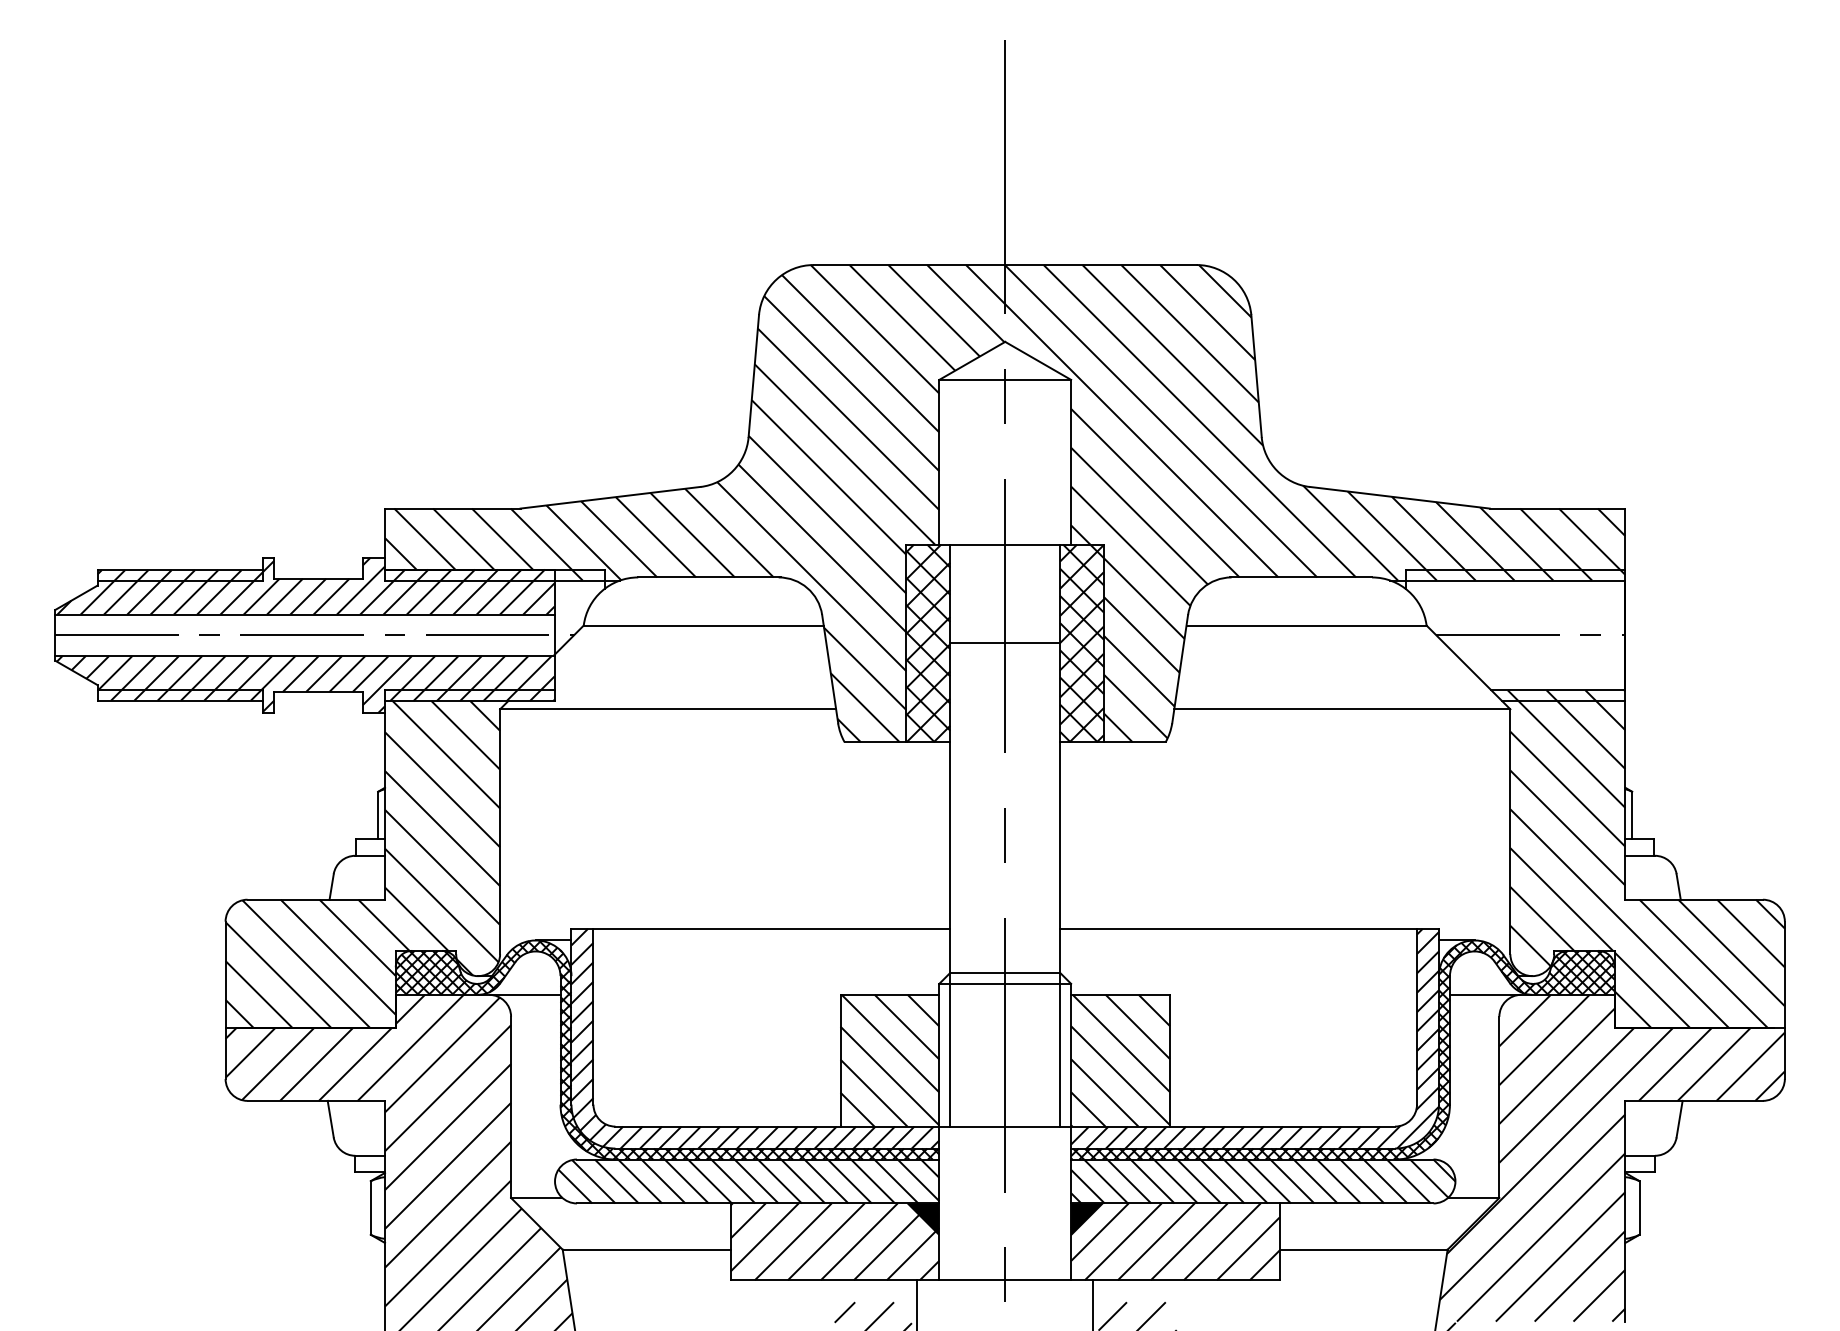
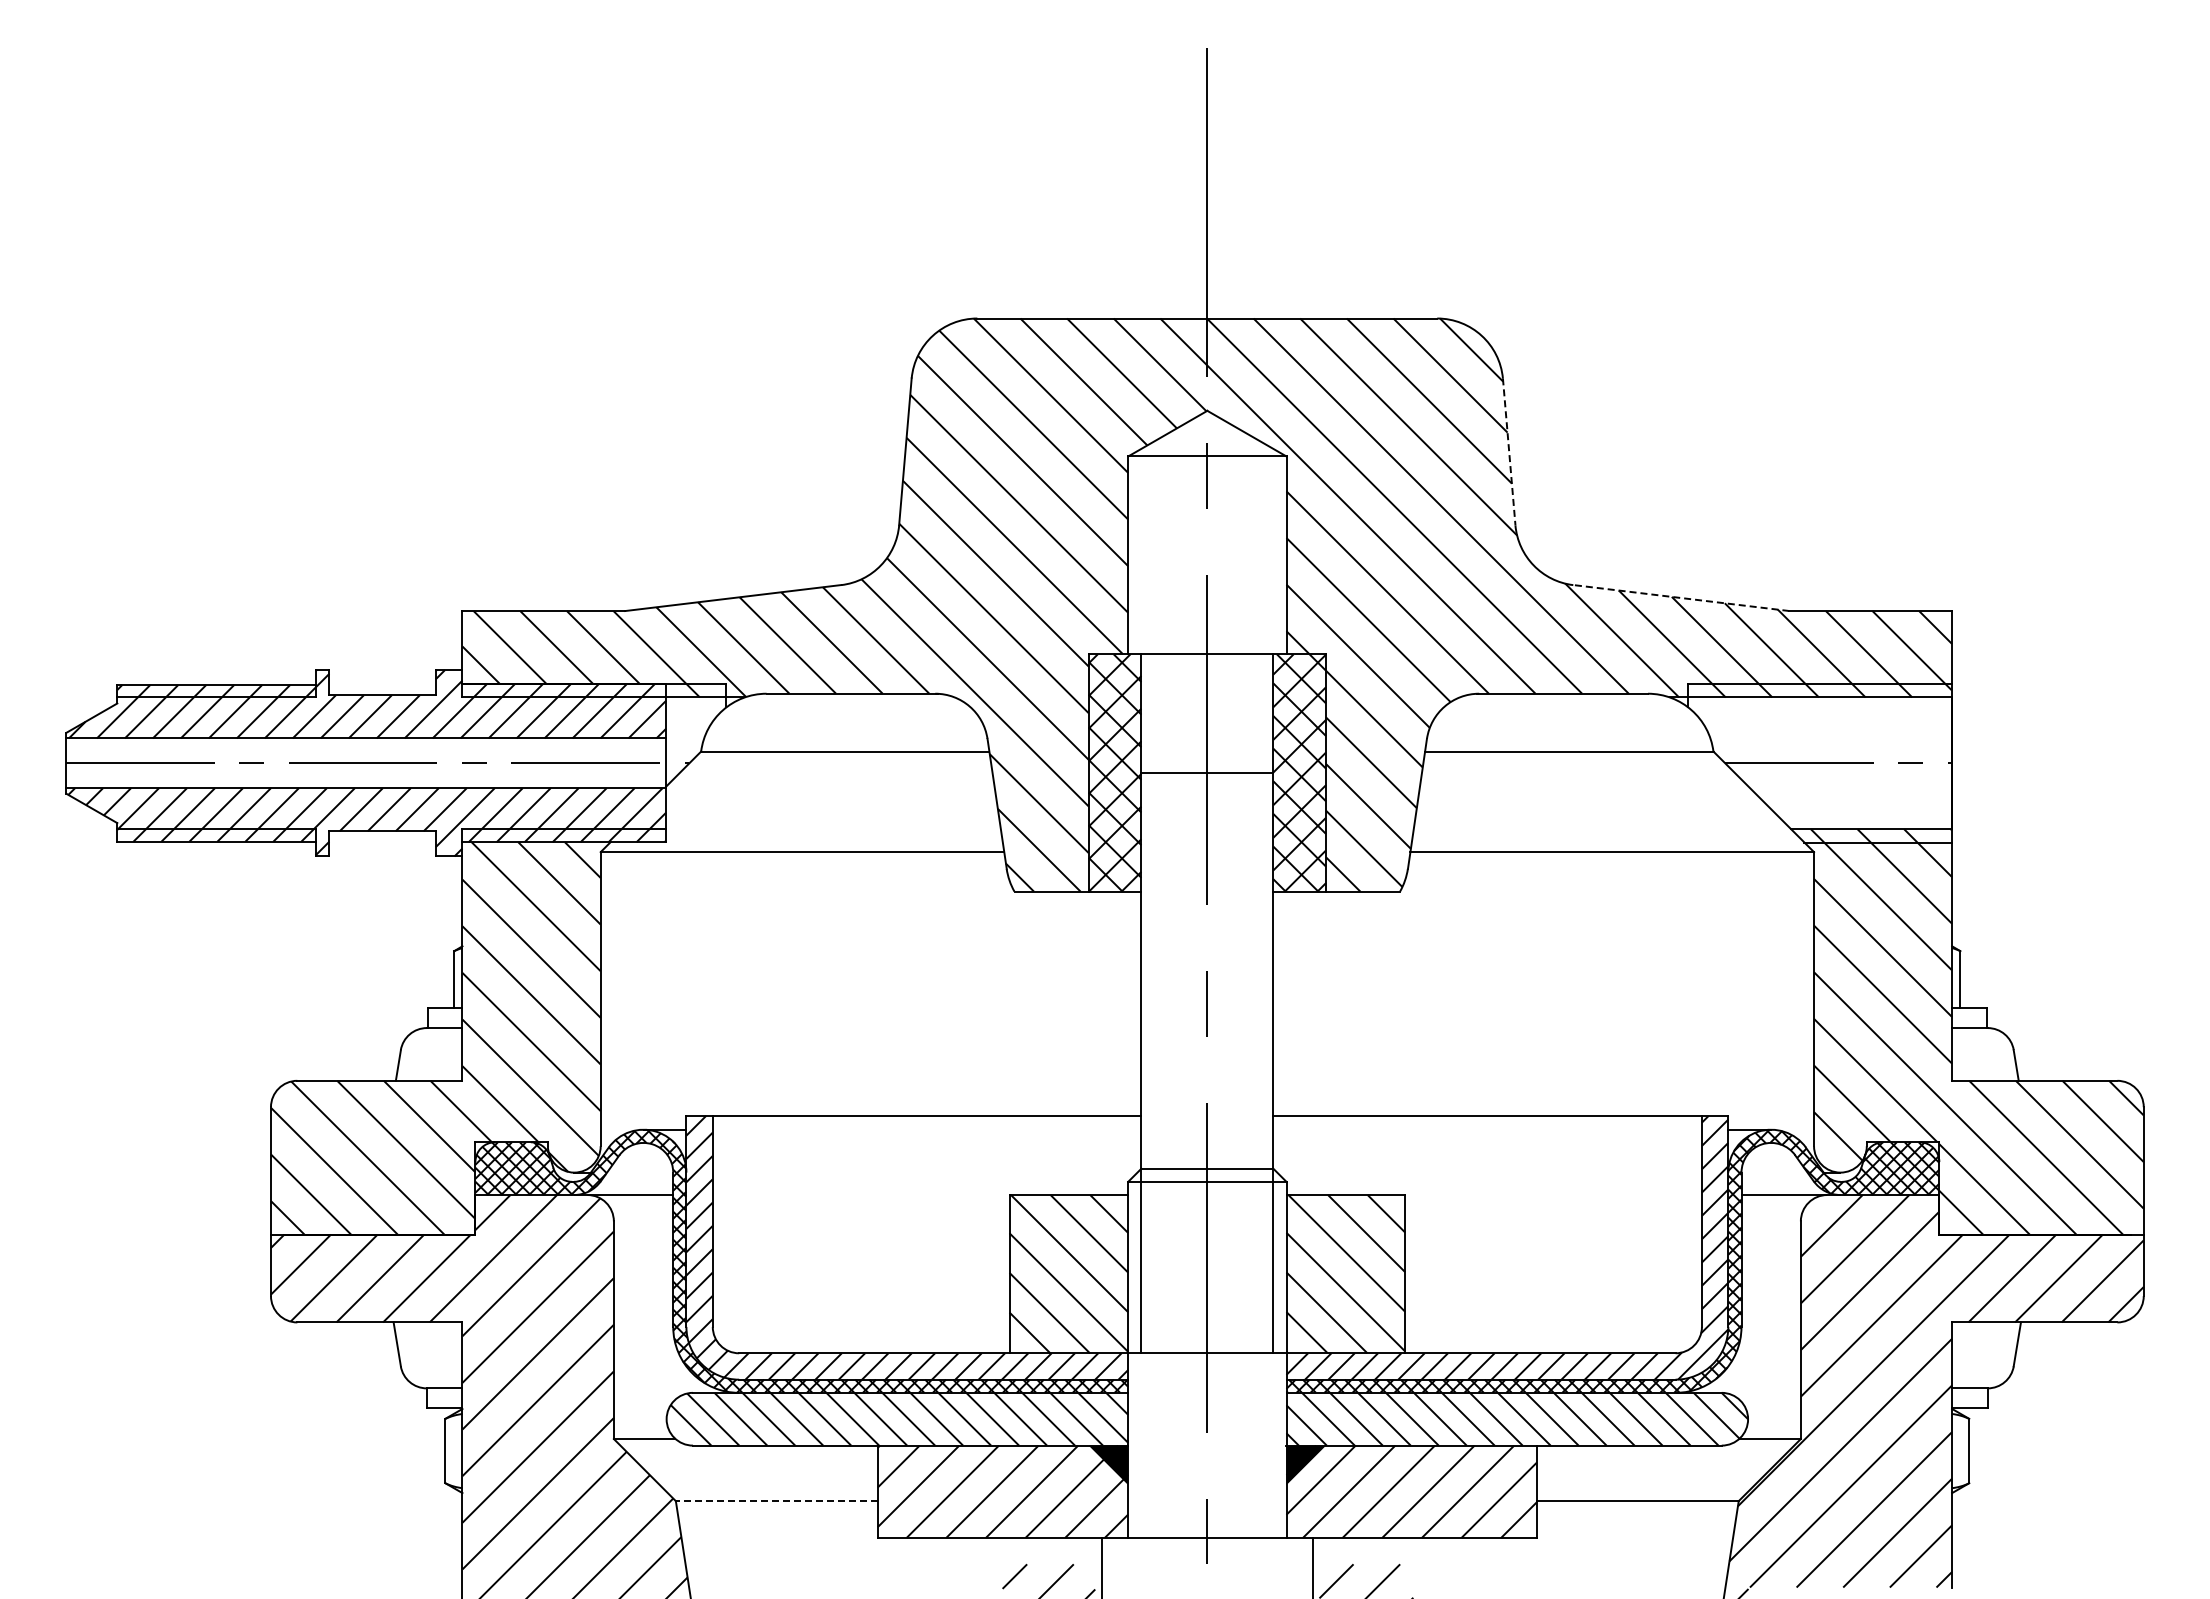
line: (1256, 375) -> (1509, 451), solid -> dashed
line: (1399, 498) -> (1681, 598), solid -> dashed
line: (646, 1249) -> (776, 1501), solid -> dashed

